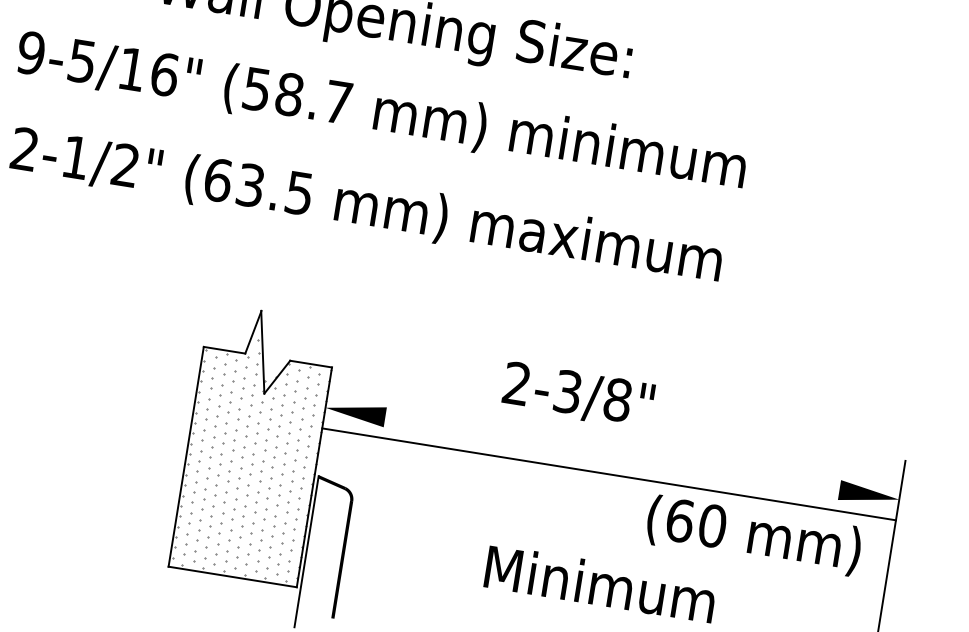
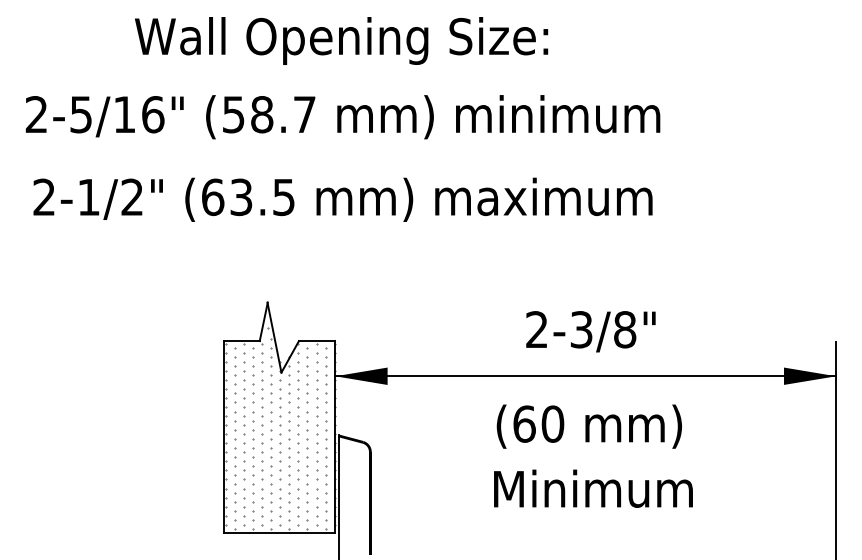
text: (31, 52) -> (36, 114), 9-5/16" -> 2-5/16"
text: (577, 395) -> (590, 331), moved
line: (608, 474) -> (585, 376), moved
text: (752, 535) -> (588, 426), moved

